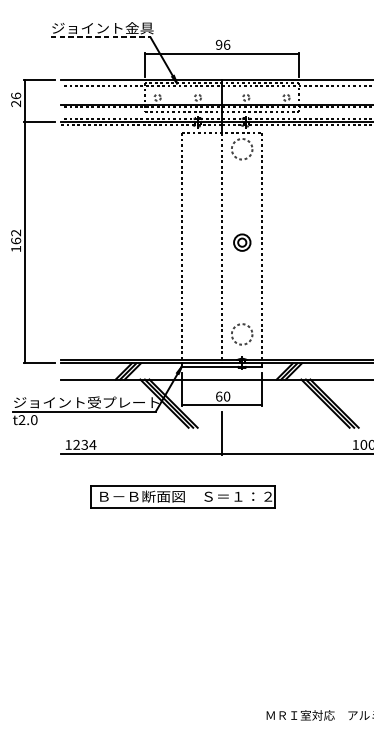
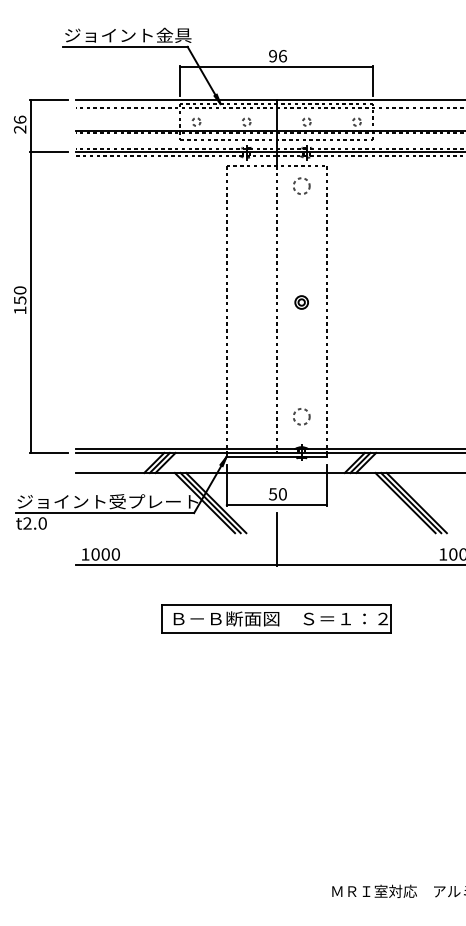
line: (100, 37) -> (125, 46), dashed -> solid
circle: (241, 149) -> (301, 186), size x0.62
text: (15, 237) -> (19, 295), 162 -> 150
part: (241, 242) -> (301, 302), size x0.62
circle: (241, 334) -> (301, 416), size x0.62
text: (219, 396) -> (273, 494), 60 -> 50
text: (84, 444) -> (105, 554), 1234 -> 1000
part: (182, 496) -> (276, 618), moved

